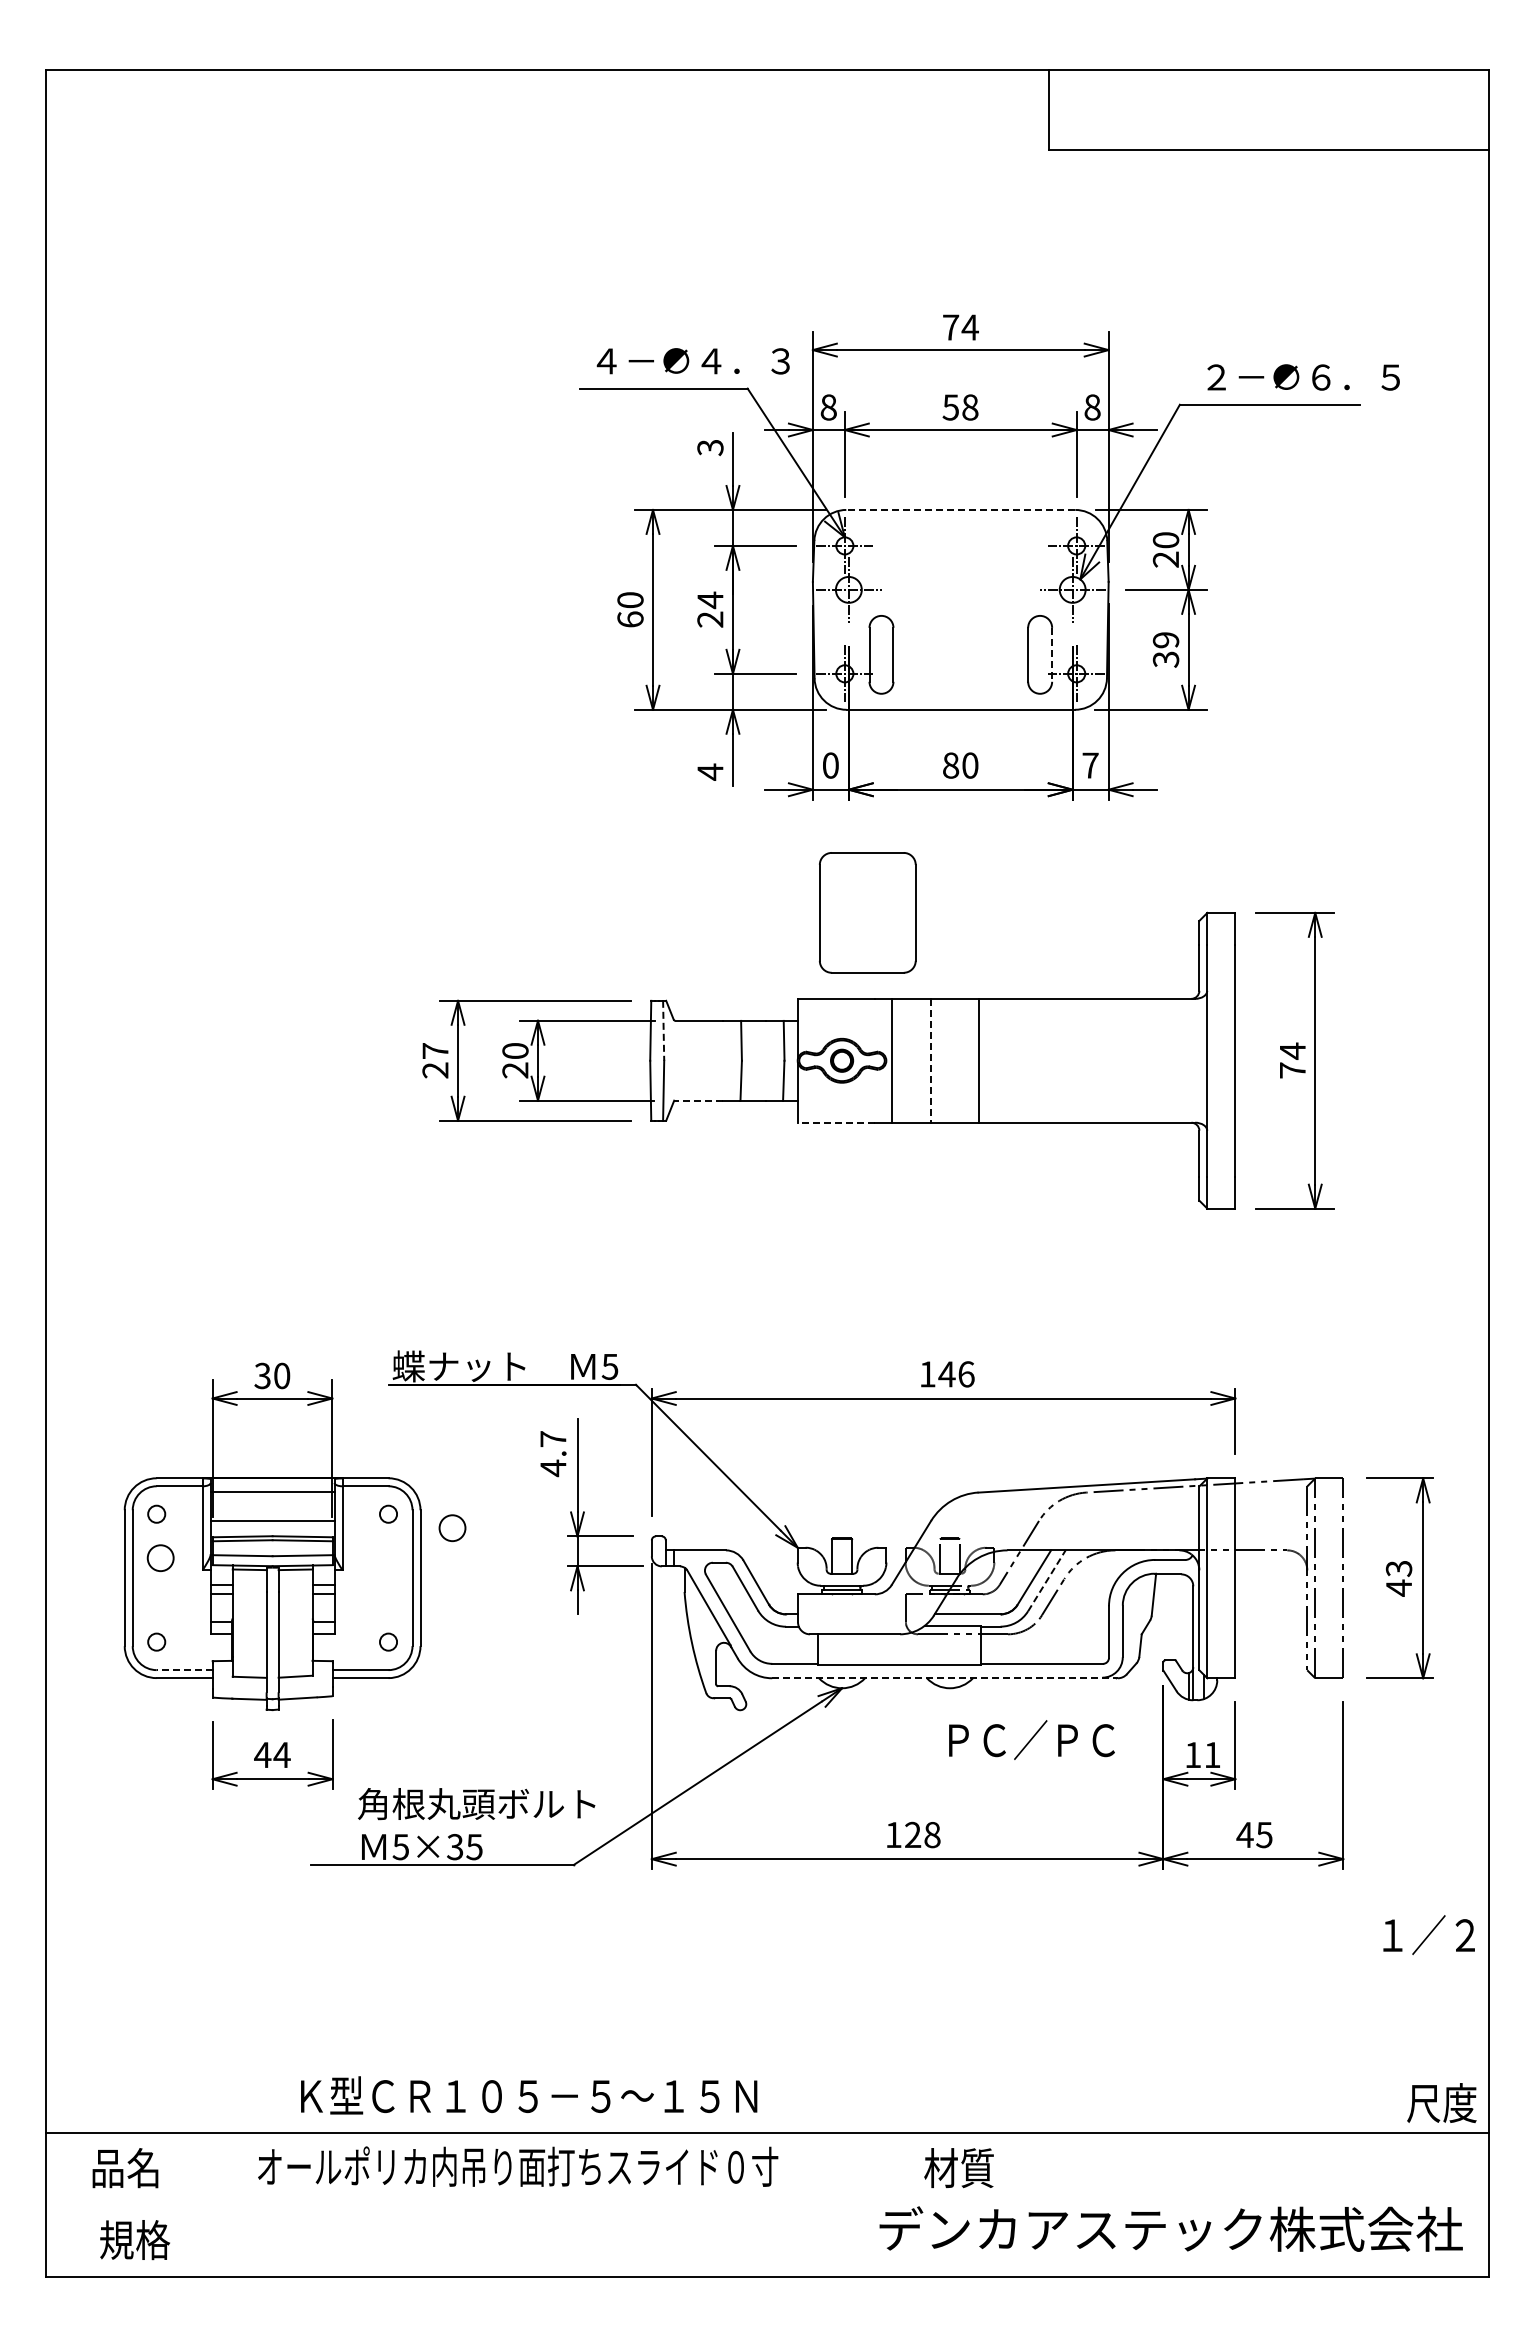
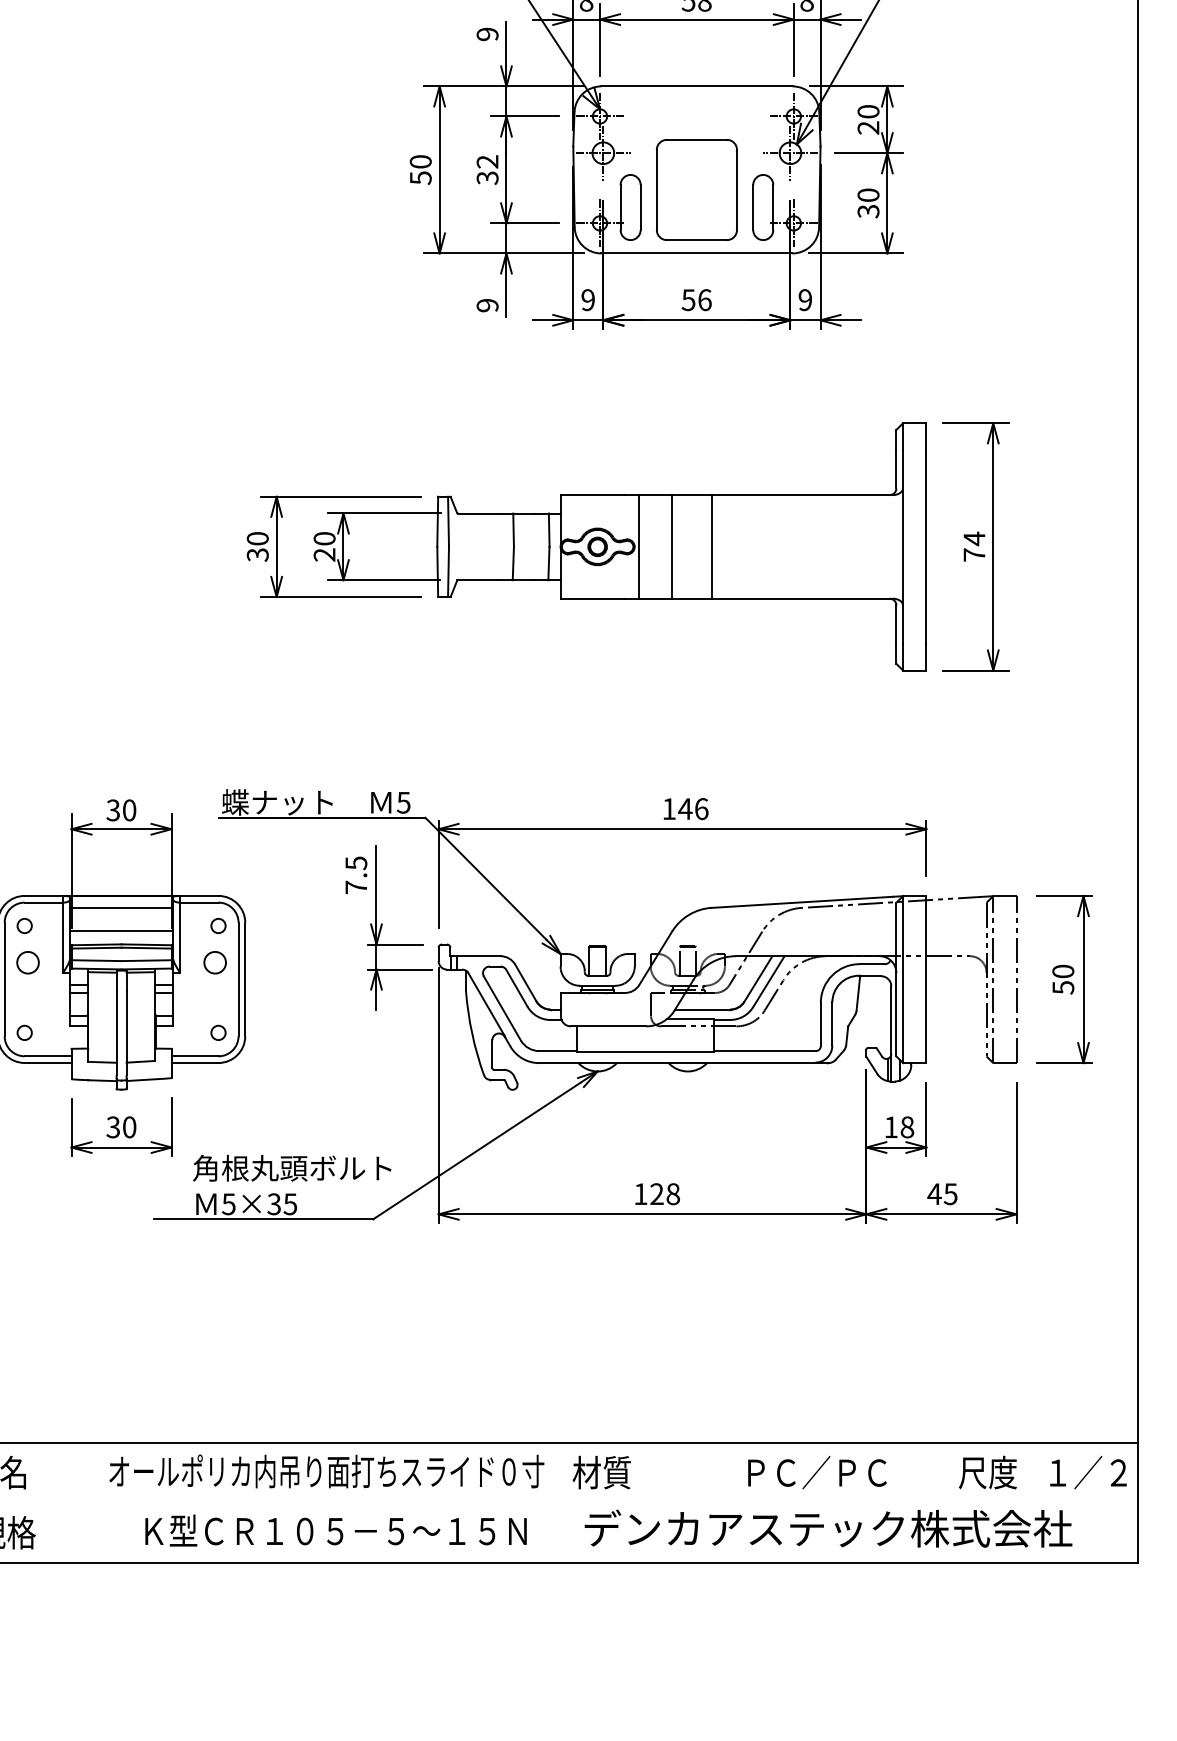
text: (710, 447) -> (487, 34), 3 -> 9
line: (960, 509) -> (696, 86), dashed -> solid
text: (710, 609) -> (487, 169), 24 -> 32
text: (630, 619) -> (420, 177), 60 -> 50
text: (1166, 640) -> (868, 195), 39 -> 30
line: (1052, 654) -> (773, 207), dashed -> solid
text: (830, 765) -> (588, 300), 0 -> 9
text: (960, 765) -> (696, 300), 80 -> 56
text: (1090, 765) -> (805, 300), 7 -> 9
text: (710, 771) -> (487, 305), 4 -> 9
part: (867, 912) -> (696, 189), moved
line: (663, 1030) -> (448, 521), dashed -> solid
text: (435, 1060) -> (257, 546), 27 -> 30
line: (931, 1060) -> (672, 546), dashed -> solid
line: (698, 1100) -> (477, 580), dashed -> solid
line: (835, 1122) -> (592, 598), dashed -> solid
text: (553, 1454) -> (356, 876), 4.7 -> 7.5
circle: (452, 1528) -> (215, 962), moved
text: (1399, 1578) -> (1063, 979), 43 -> 50
line: (1046, 1580) -> (768, 981), dashed -> solid
line: (184, 1670) -> (47, 1056), dashed -> solid
line: (945, 1678) -> (684, 1063), dashed -> solid
text: (1031, 1739) -> (817, 1472), moved
text: (272, 1755) -> (121, 1127), 44 -> 30
text: (1212, 1755) -> (907, 1127), 11 -> 18
text: (1428, 1934) -> (1087, 1472), moved
text: (529, 2095) -> (336, 1530), moved
text: (1441, 2102) -> (987, 1472), moved
text: (958, 2168) -> (601, 1472), moved
text: (1170, 2228) -> (827, 1528), moved

